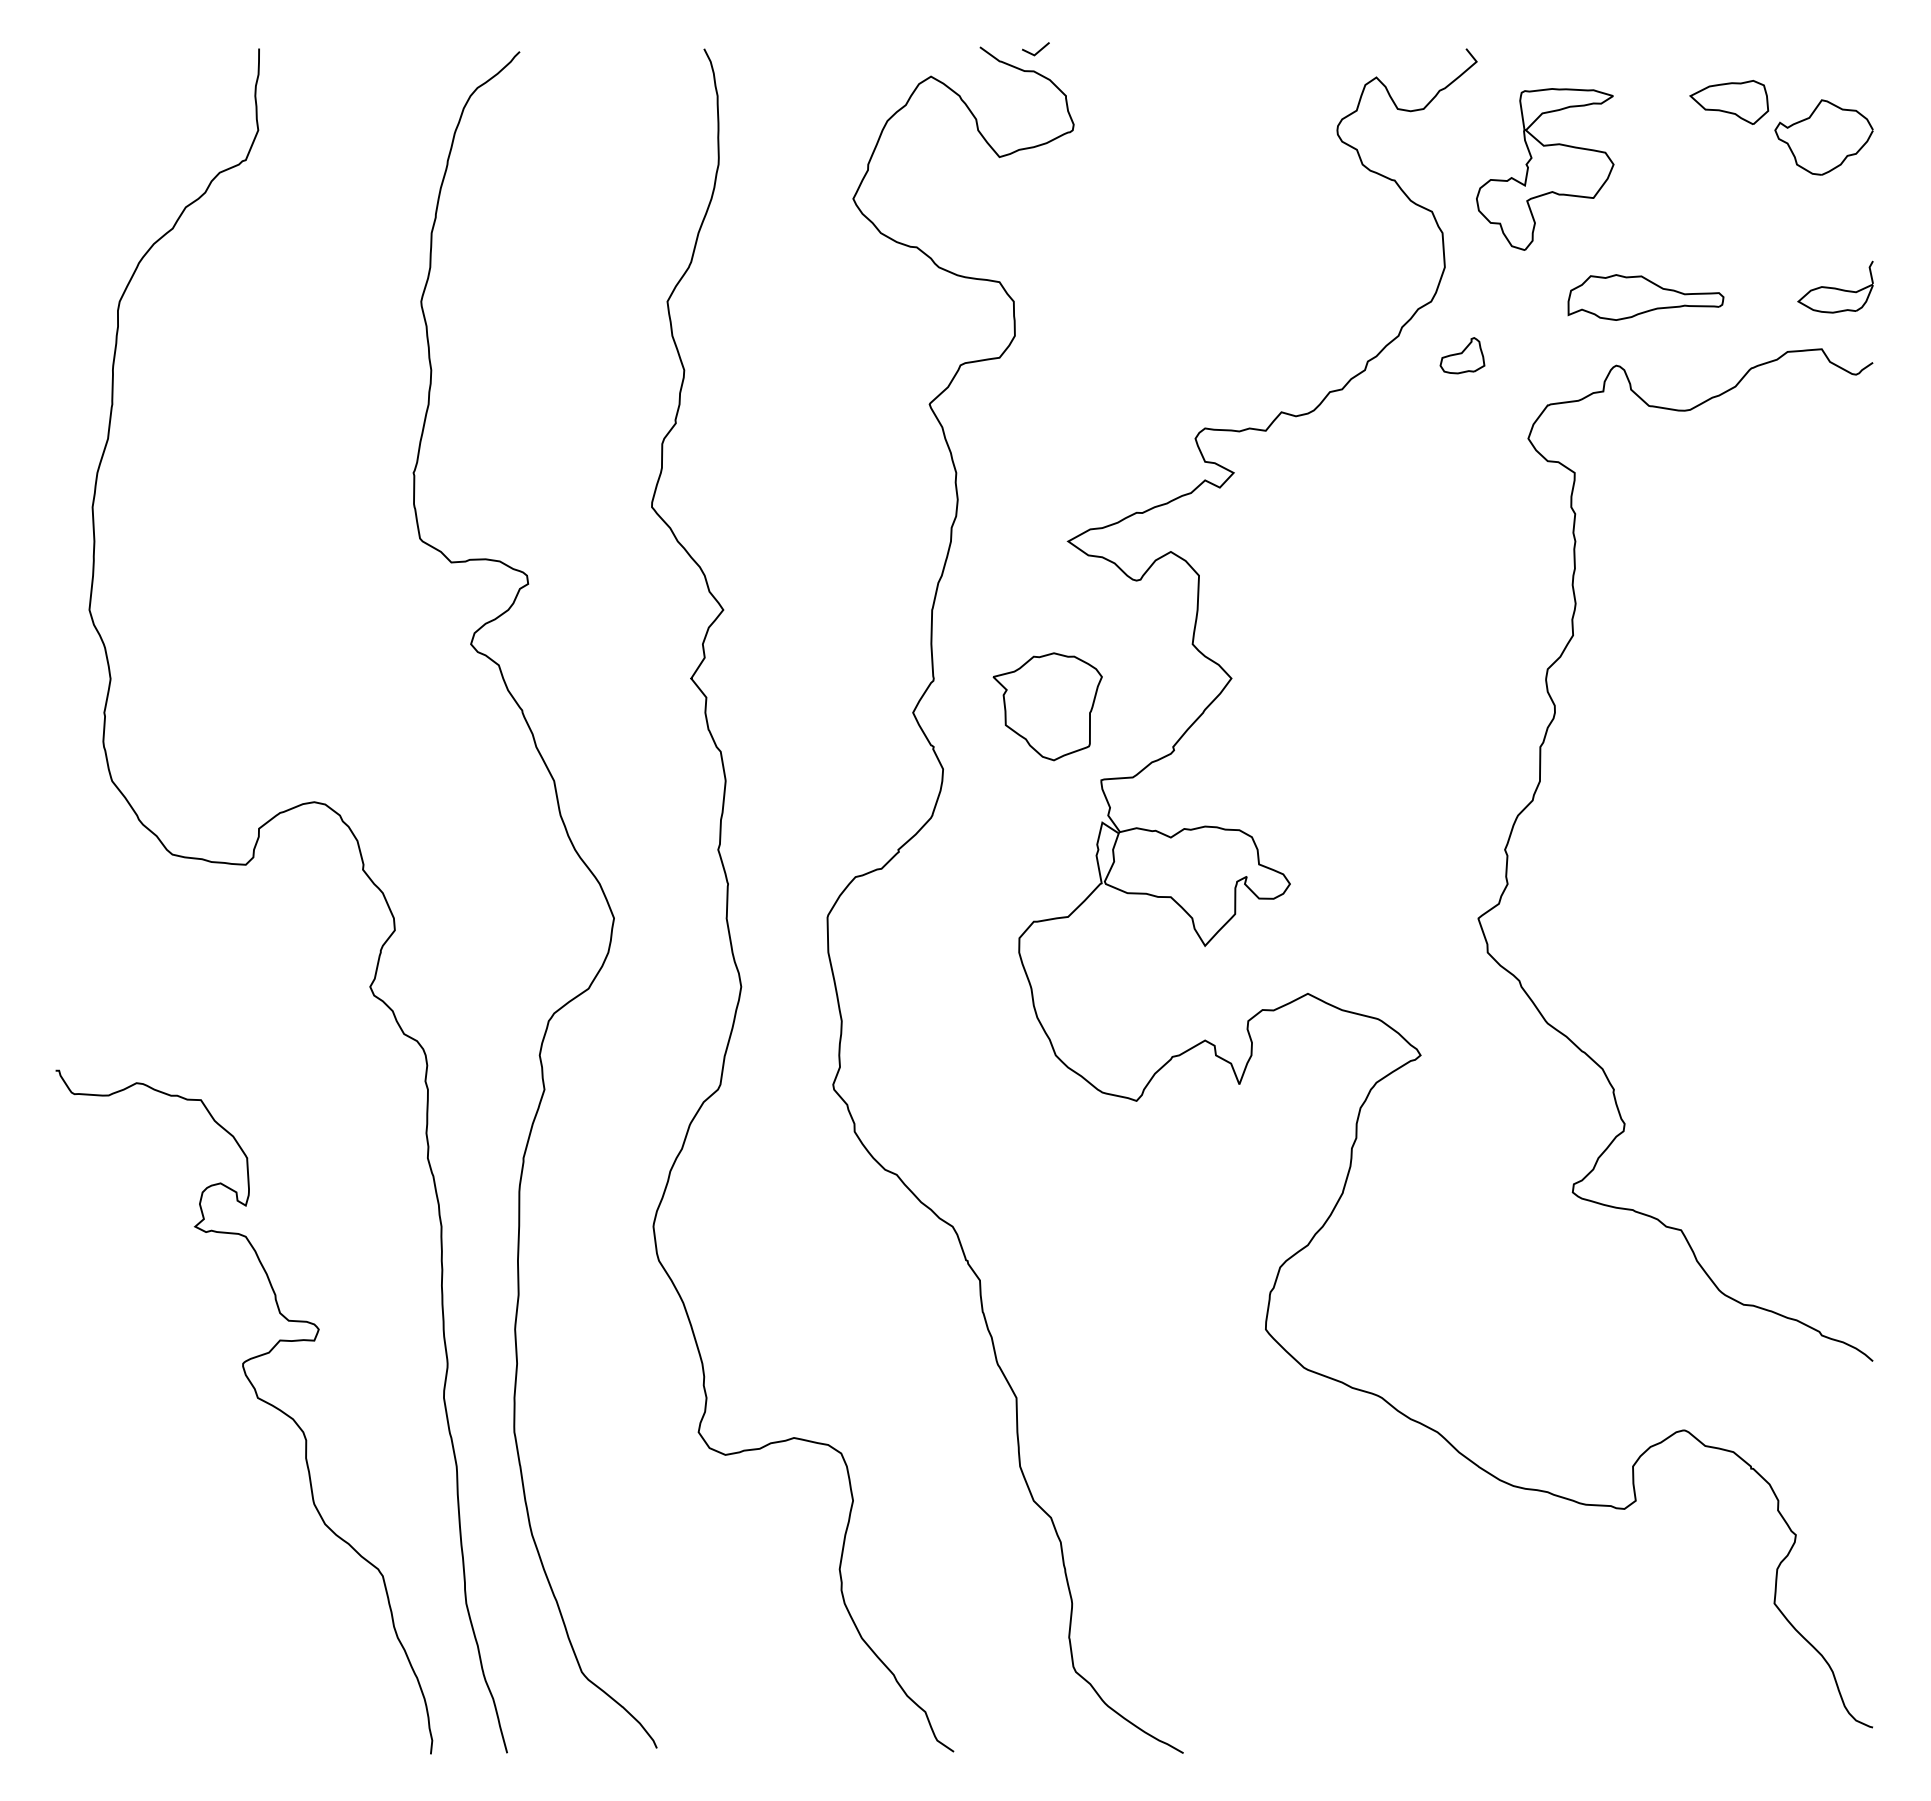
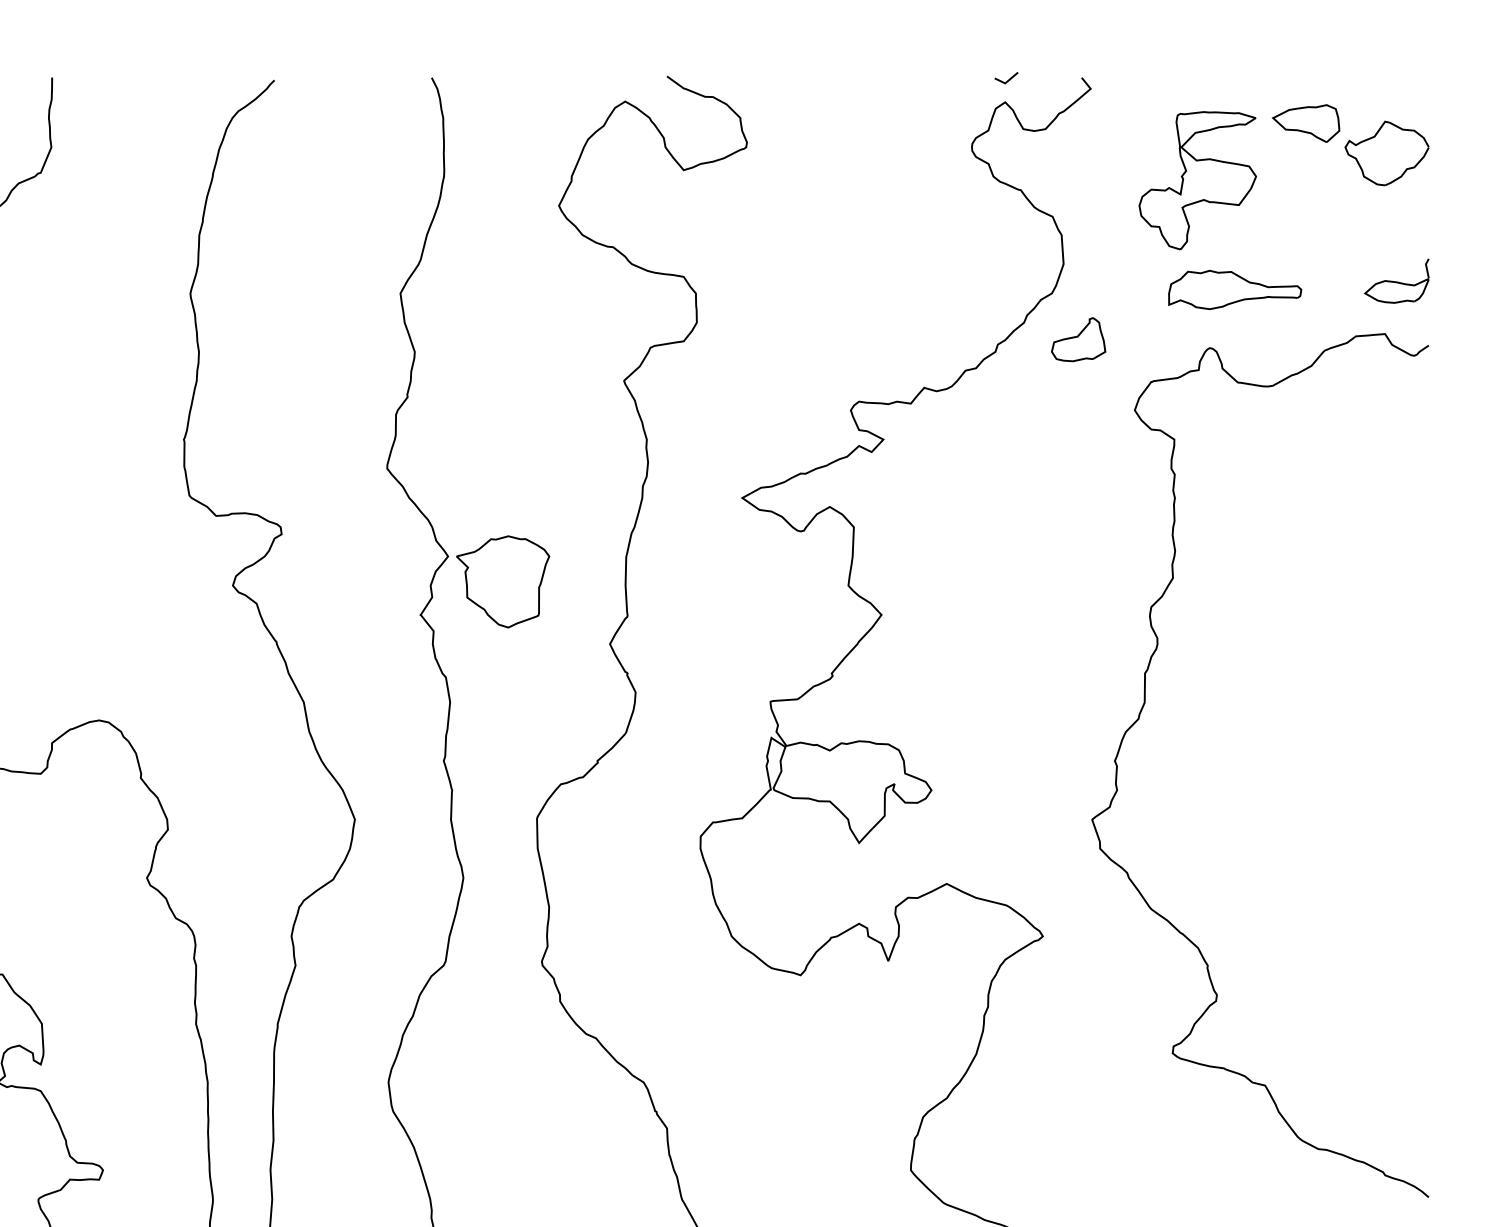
line: (1037, 51) -> (1007, 80), moved
part: (1545, 169) -> (1198, 180), moved
part: (1462, 355) -> (1078, 339), size x1.43
part: (1047, 706) -> (502, 581), moved

